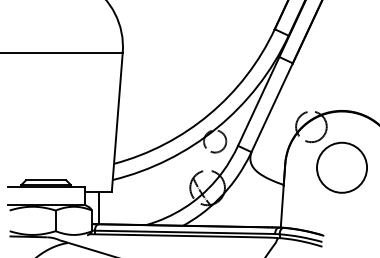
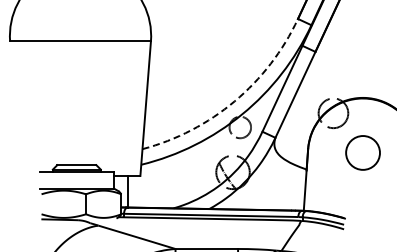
arc: (209, 114) -> (234, 101), solid -> dashed
circle: (341, 167) -> (362, 152), size x0.7

